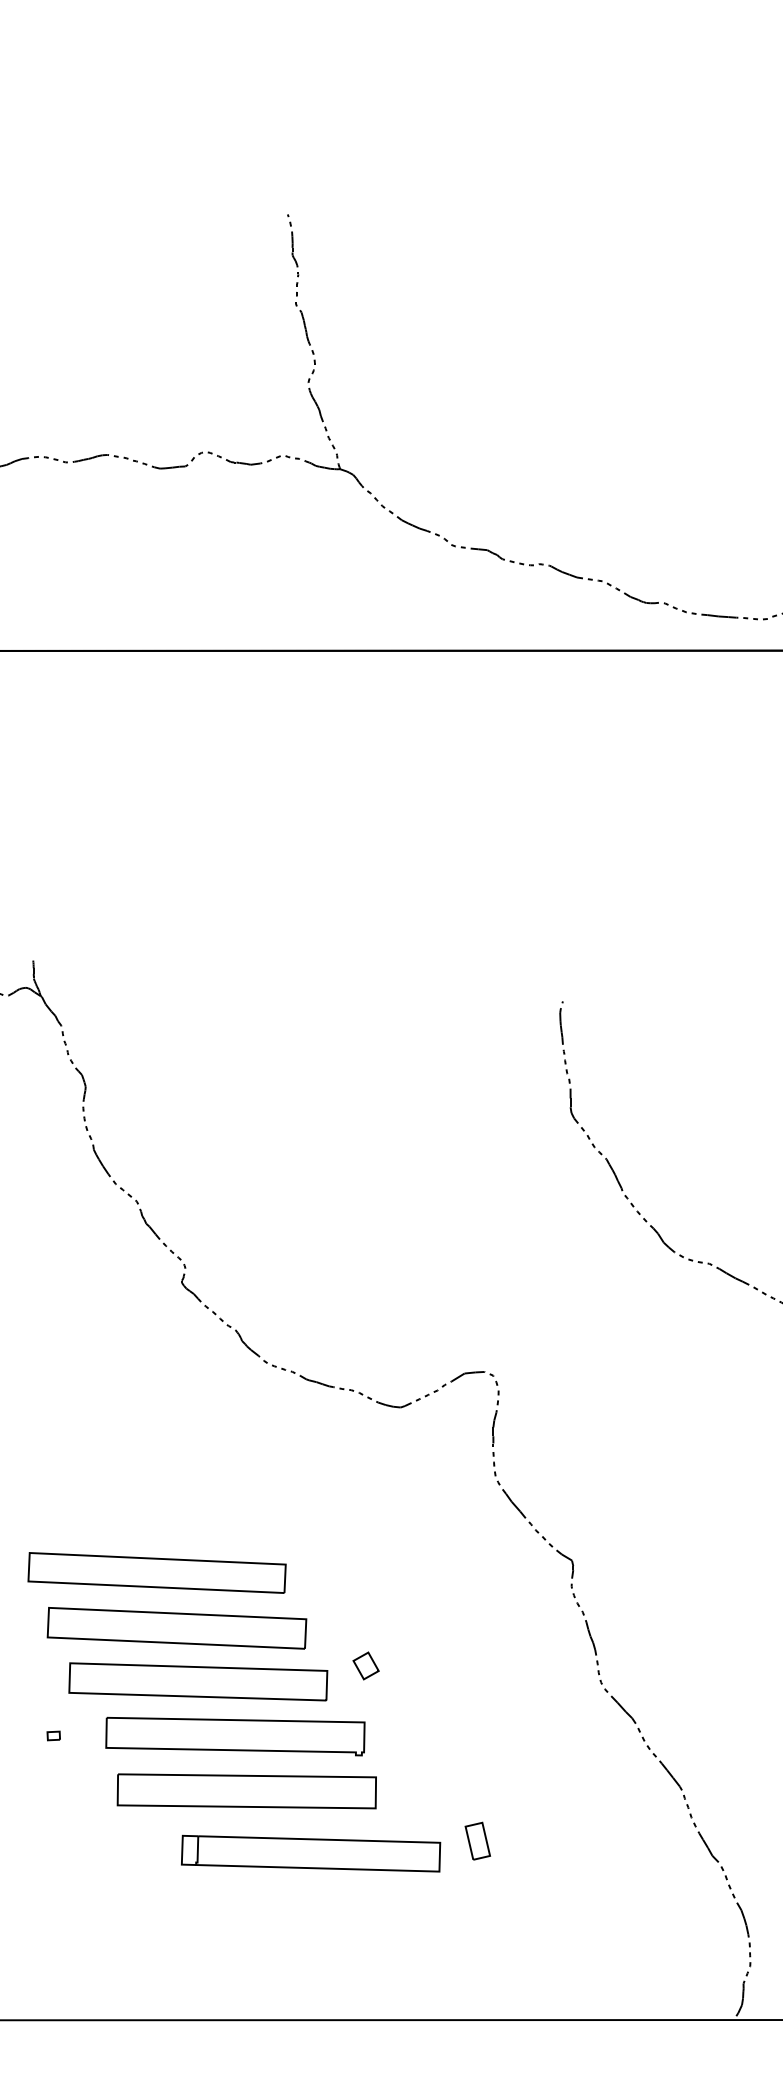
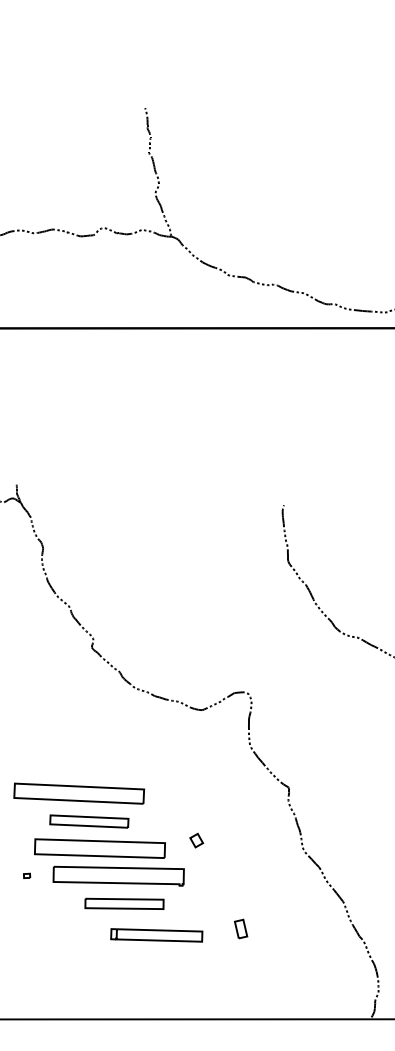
part: (177, 1628) -> (89, 821), size x0.6
part: (365, 1665) -> (196, 840), moved
part: (246, 1790) -> (124, 903), size x0.6
part: (310, 1853) -> (156, 935), size x0.7

